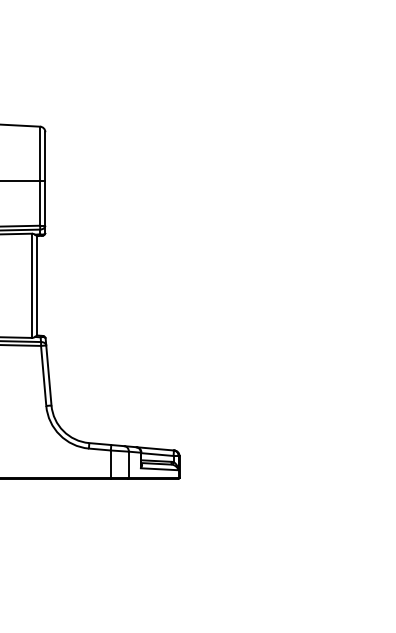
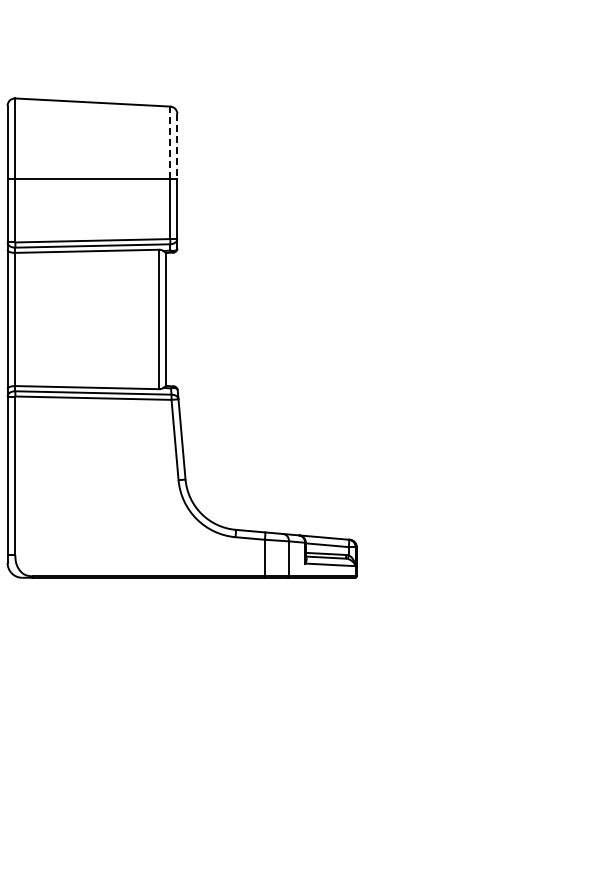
line: (40, 153) -> (170, 142), solid -> dashed
line: (45, 156) -> (177, 146), solid -> dashed

